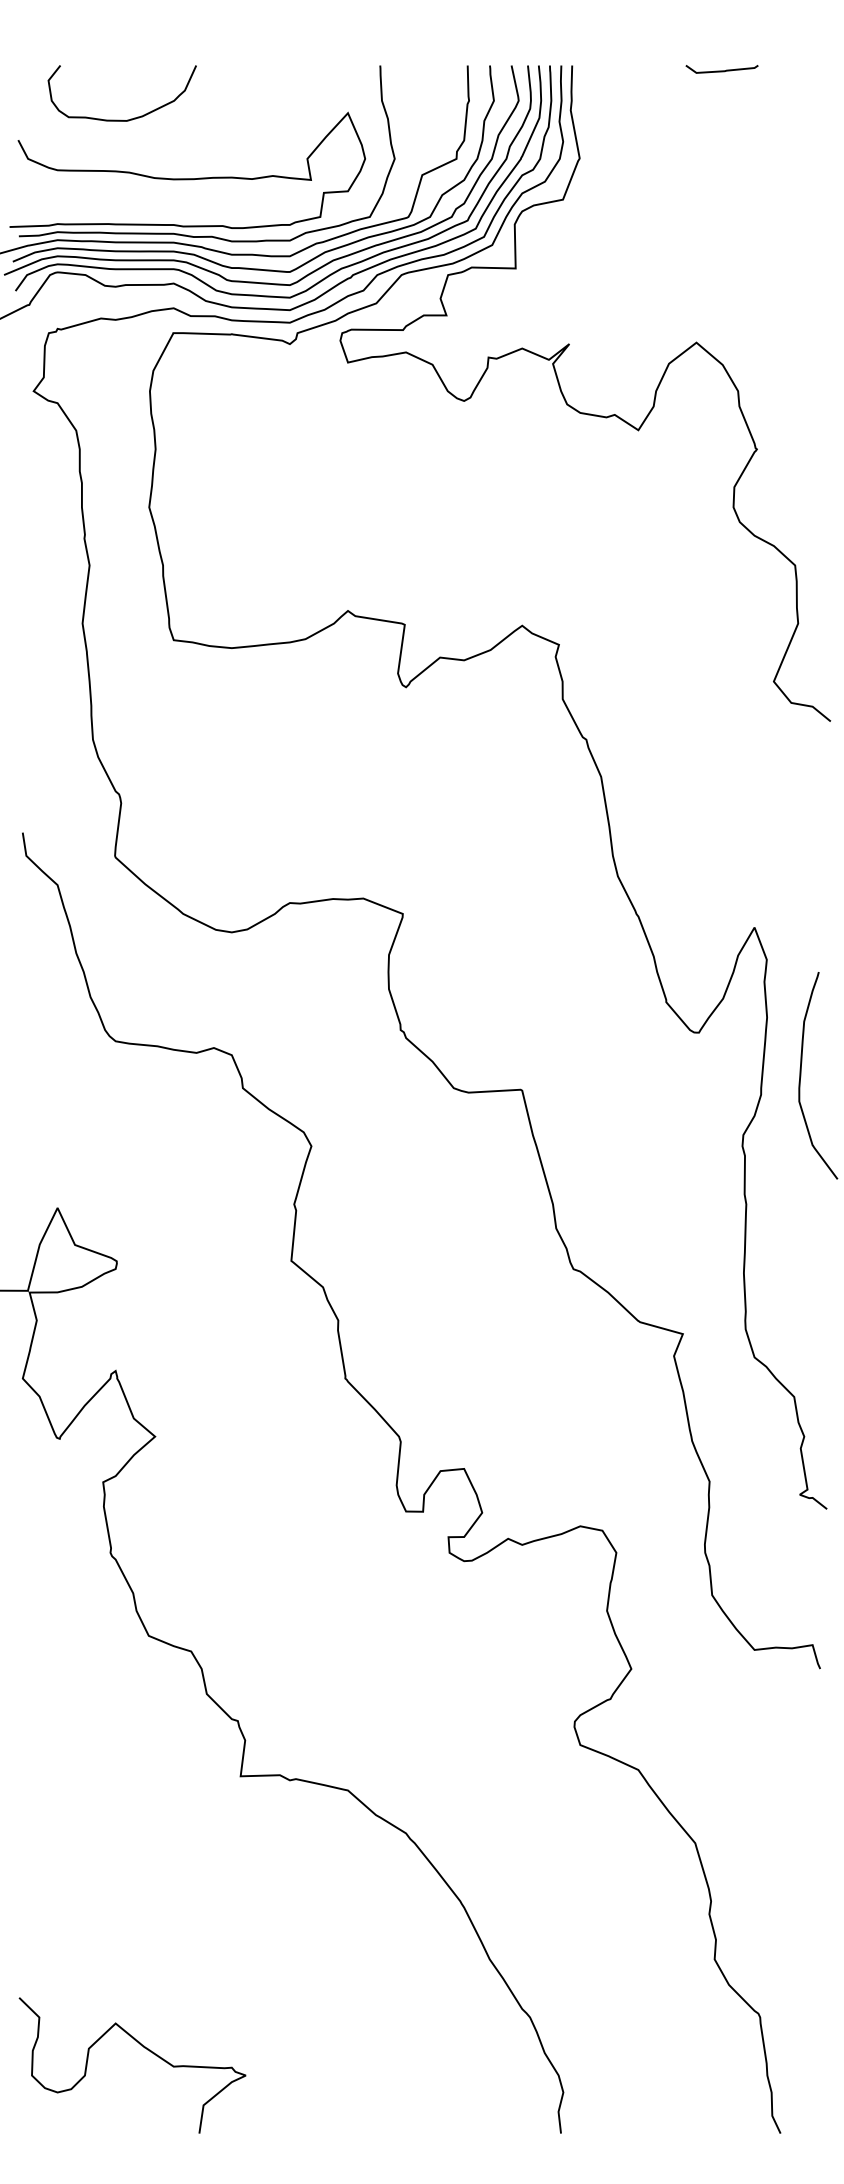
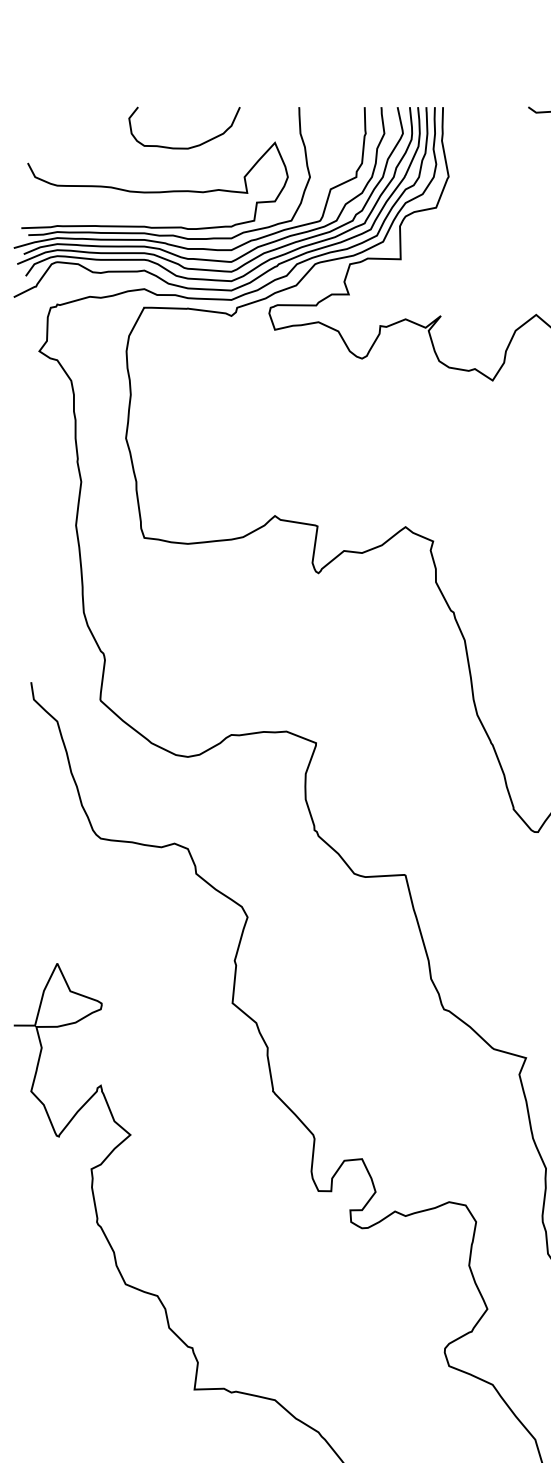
curve: (121, 119) -> (183, 147), moved

